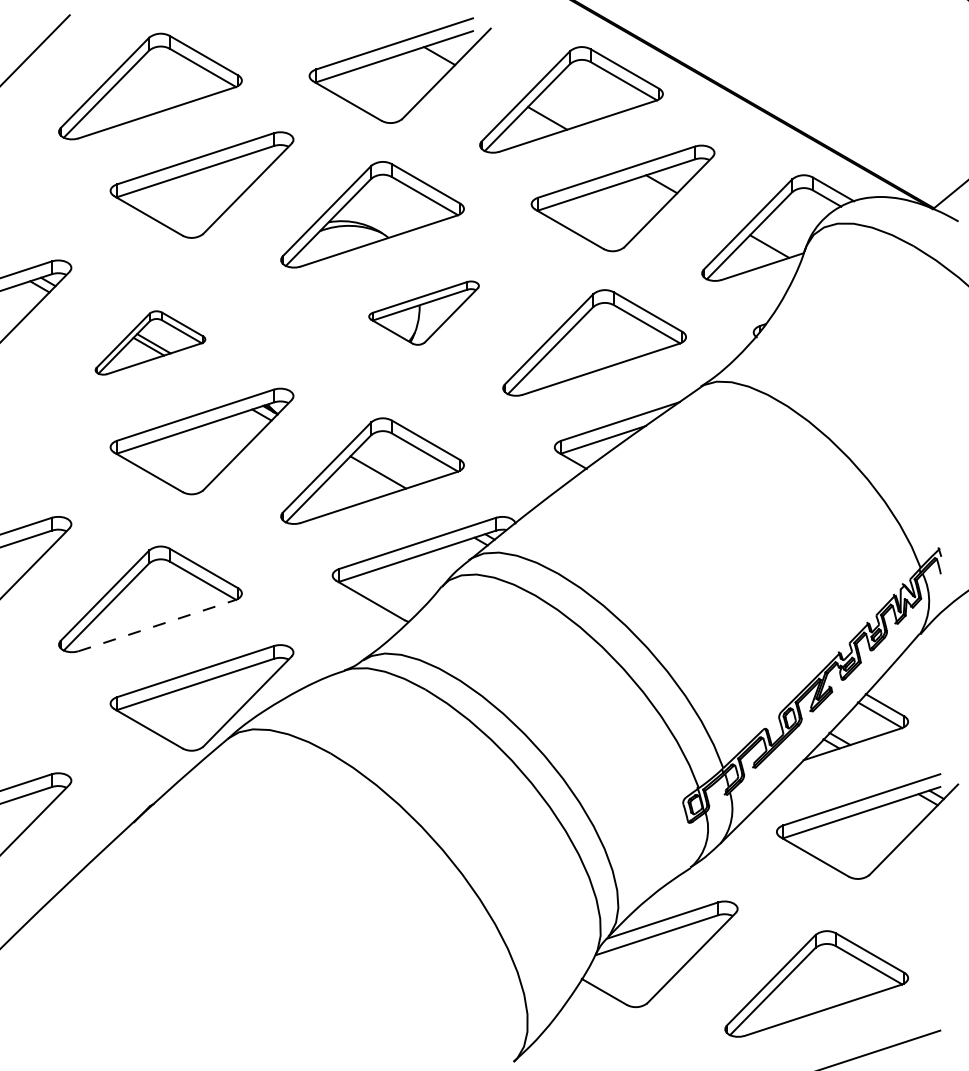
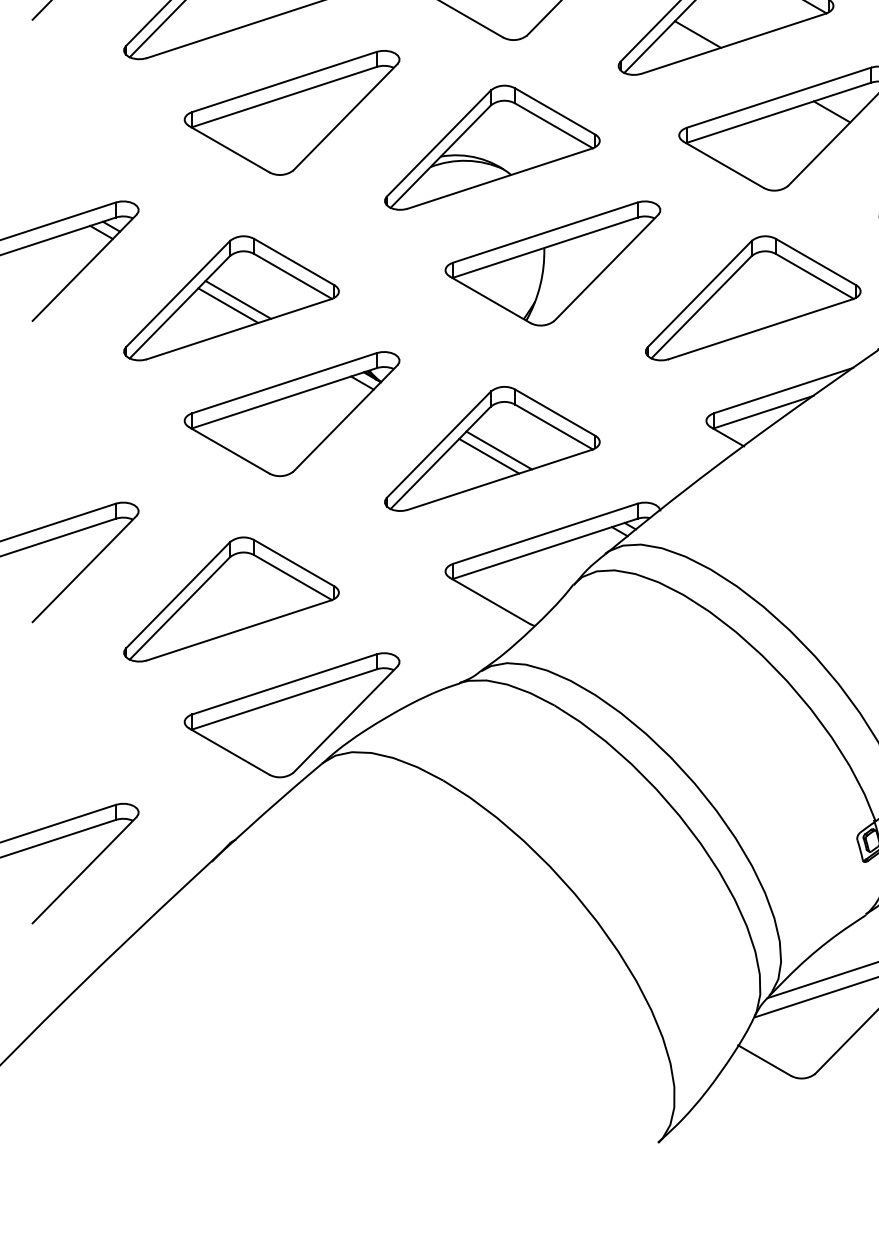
part: (423, 312) -> (552, 262), size x1.67
part: (150, 342) -> (231, 297), size x1.67
line: (369, 477) -> (488, 456), added
line: (157, 625) -> (239, 630), dashed -> solid

